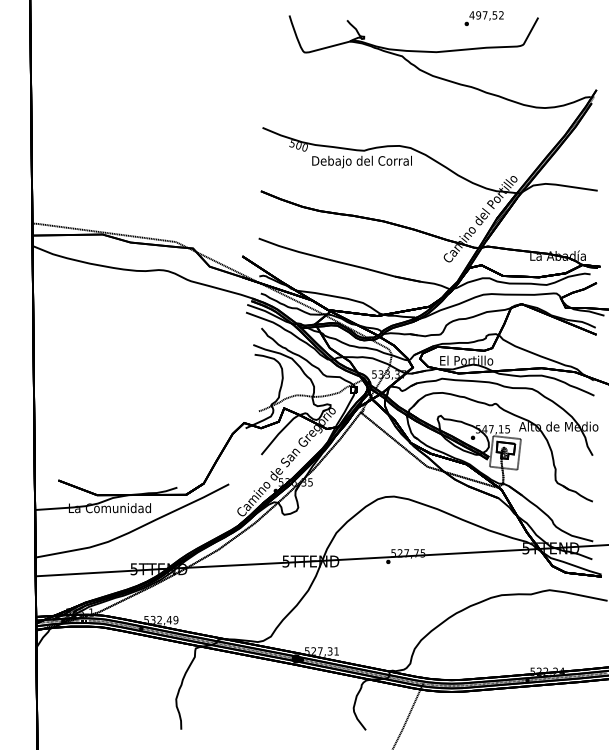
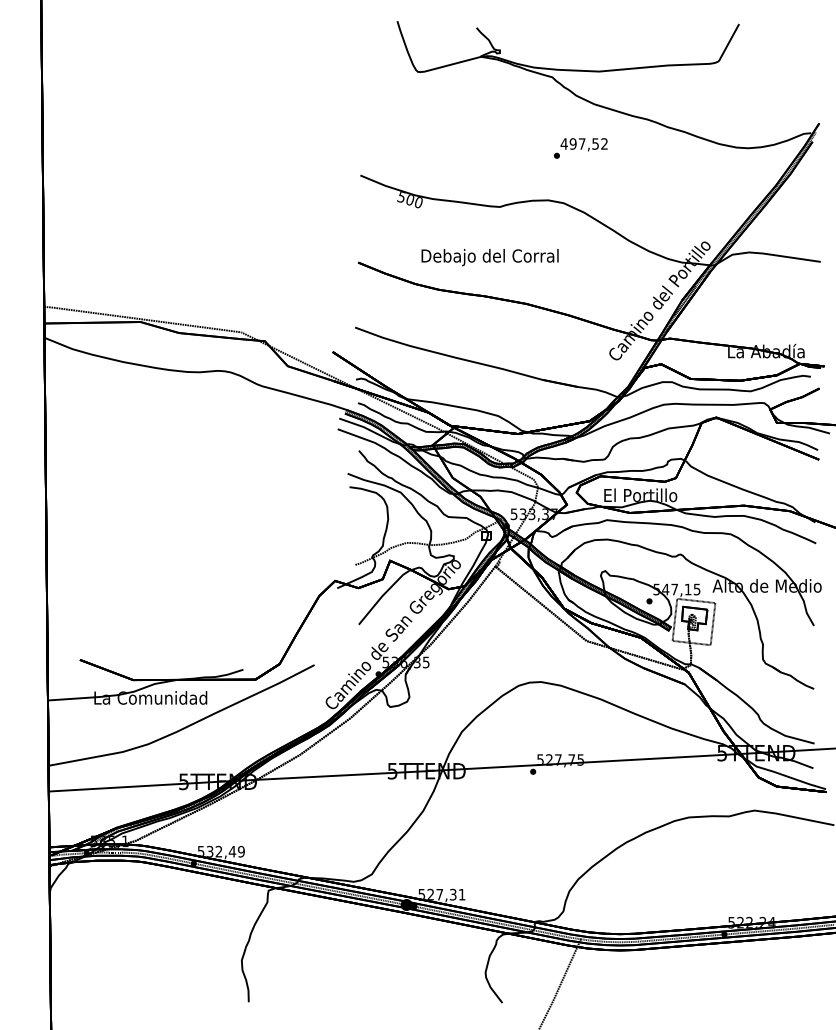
text: (483, 18) -> (580, 148), moved
text: (361, 162) -> (489, 257), moved

